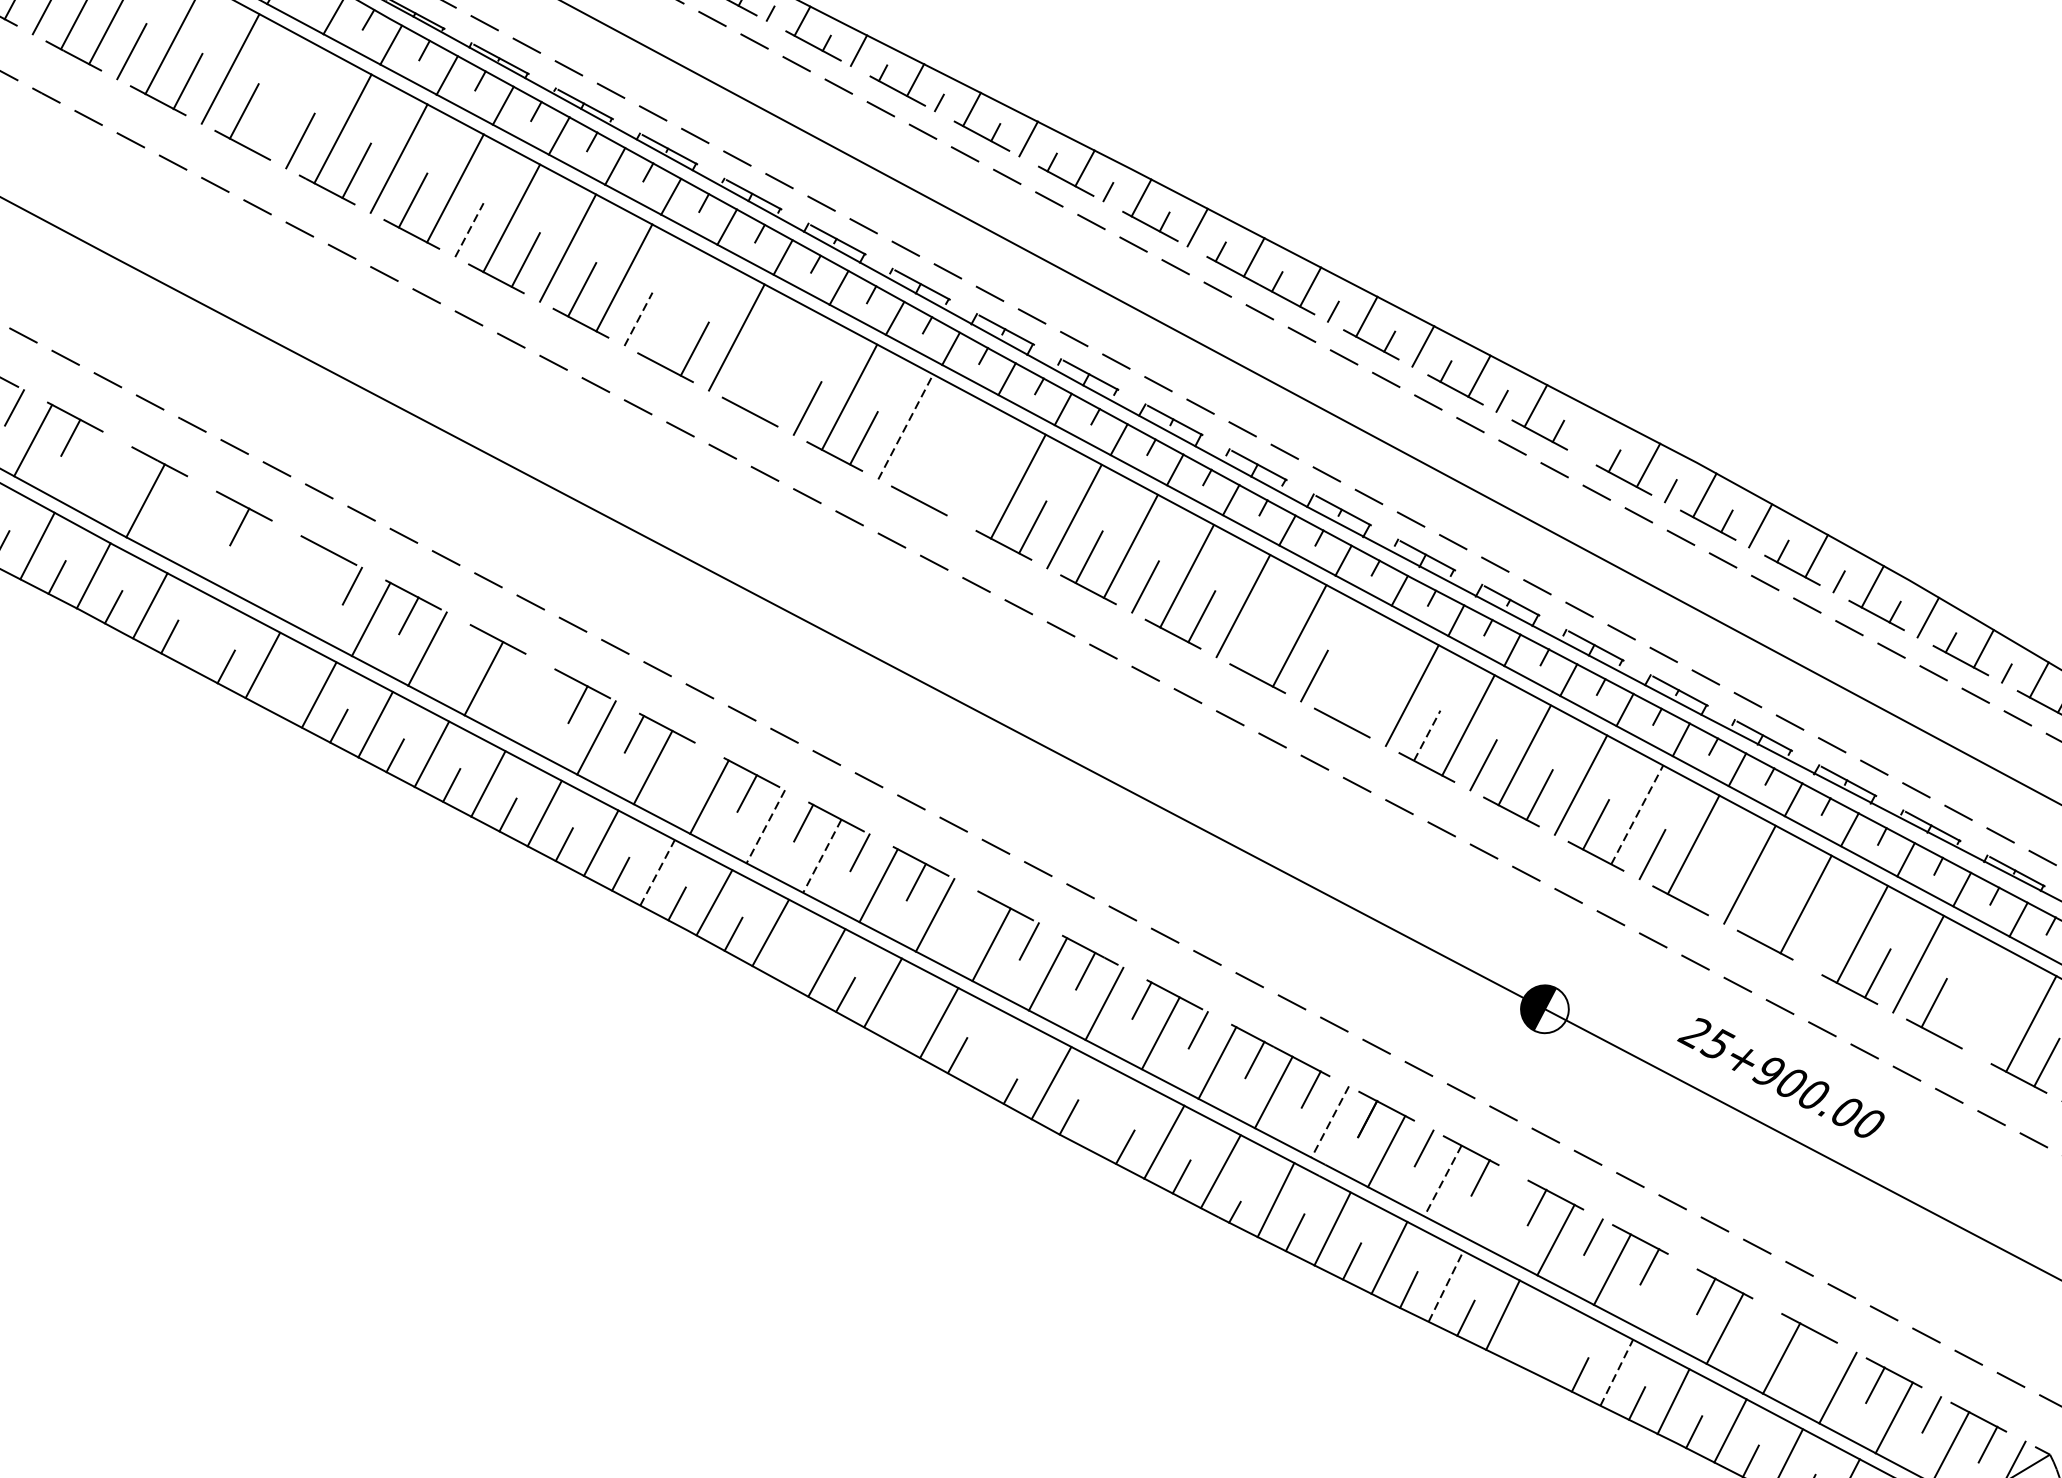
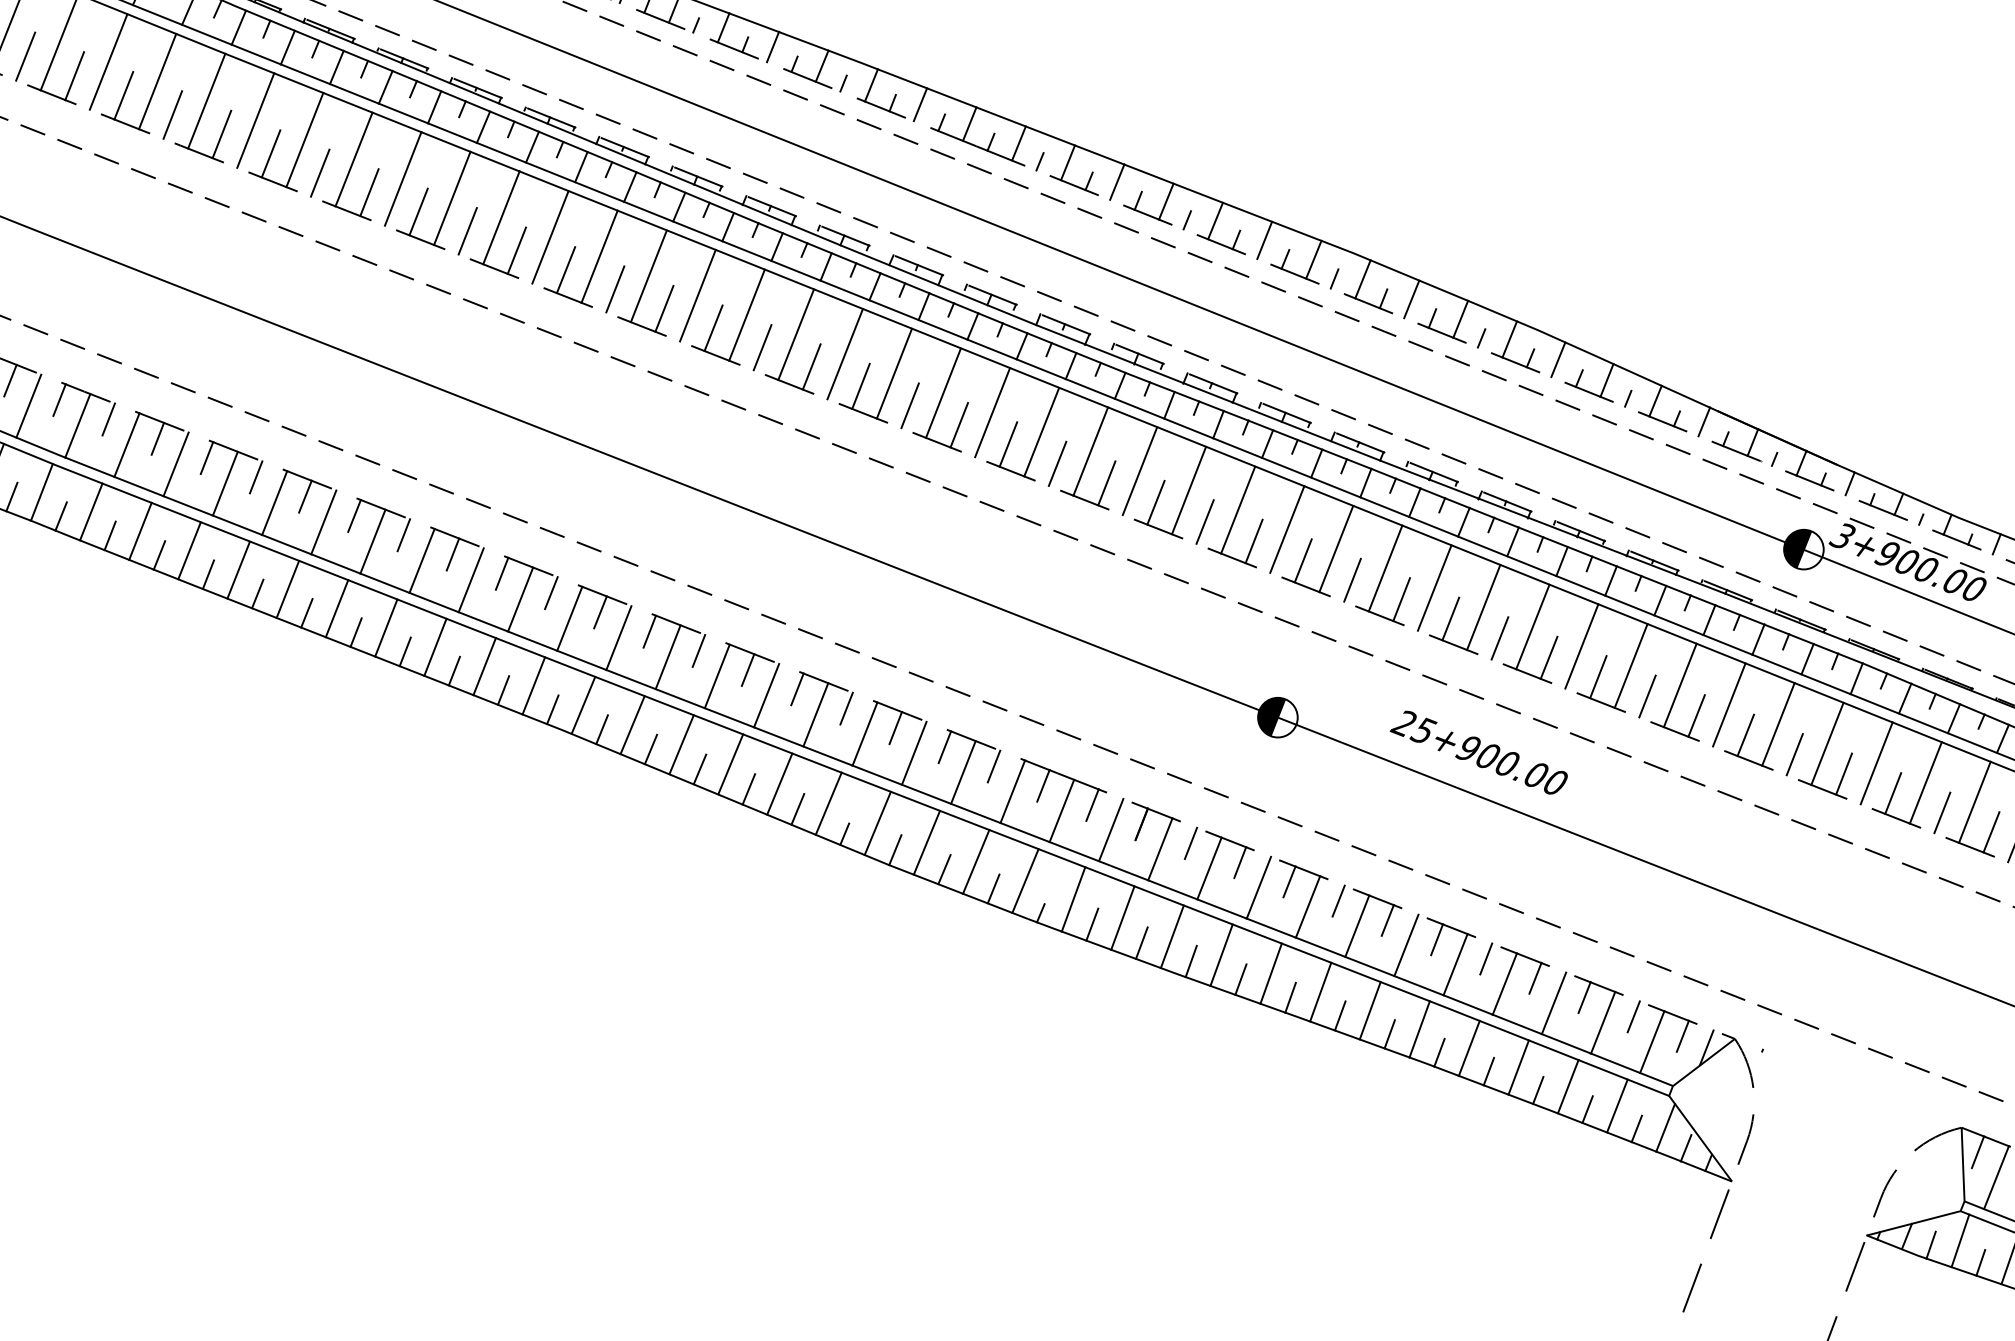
line: (286, 98) -> (157, 81), added
line: (469, 229) -> (320, 172), dashed -> solid
line: (680, 307) -> (501, 217), added
line: (638, 319) -> (467, 231), dashed -> solid
line: (793, 366) -> (599, 256), added
line: (750, 379) -> (565, 270), added
line: (906, 426) -> (698, 295), dashed -> solid
line: (1591, 435) -> (1264, 240), added
line: (961, 455) -> (746, 314), added
line: (127, 466) -> (59, 399), added
line: (920, 467) -> (713, 327), added
line: (89, 469) -> (28, 405), added
line: (183, 497) -> (108, 419), added
line: (976, 497) -> (762, 347), added
line: (201, 529) -> (126, 444), added
line: (295, 557) -> (206, 458), added
line: (257, 560) -> (175, 464), added
line: (313, 589) -> (224, 483), added
line: (206, 634) -> (140, 530), added
line: (465, 644) -> (354, 515), added
line: (1258, 646) -> (1008, 444), added
line: (1355, 665) -> (1090, 451), added
line: (521, 675) -> (403, 535), added
line: (282, 696) -> (208, 574), added
line: (1370, 706) -> (1106, 483), added
line: (539, 707) -> (421, 560), added
line: (1427, 735) -> (1156, 502), dashed -> solid
line: (690, 764) -> (551, 593), added
line: (1637, 814) -> (1336, 548), dashed -> solid
line: (765, 827) -> (618, 638), dashed -> solid
line: (821, 856) -> (667, 657), dashed -> solid
line: (657, 872) -> (533, 685), dashed -> solid
line: (1708, 884) -> (1401, 599), added
line: (973, 911) -> (797, 689), added
line: (1764, 913) -> (1450, 618), added
line: (1820, 943) -> (1499, 638), added
line: (788, 964) -> (650, 749), added
line: (1974, 993) -> (1630, 665), added
line: (901, 1025) -> (748, 789), added
line: (1990, 1032) -> (1647, 696), added
line: (995, 1052) -> (828, 803), added
line: (1107, 1112) -> (926, 842), added
line: (1330, 1122) -> (1111, 830), dashed -> solid
line: (1442, 1180) -> (1209, 868), dashed -> solid
line: (1499, 1210) -> (1258, 887), added
line: (1445, 1286) -> (1221, 955), dashed -> solid
line: (1668, 1299) -> (1406, 945), added
line: (1762, 1325) -> (1486, 958), added
line: (1559, 1343) -> (1320, 991), added
line: (1522, 1346) -> (1290, 997), added
line: (1819, 1354) -> (1535, 977), added
line: (1617, 1372) -> (1370, 1010), dashed -> solid

